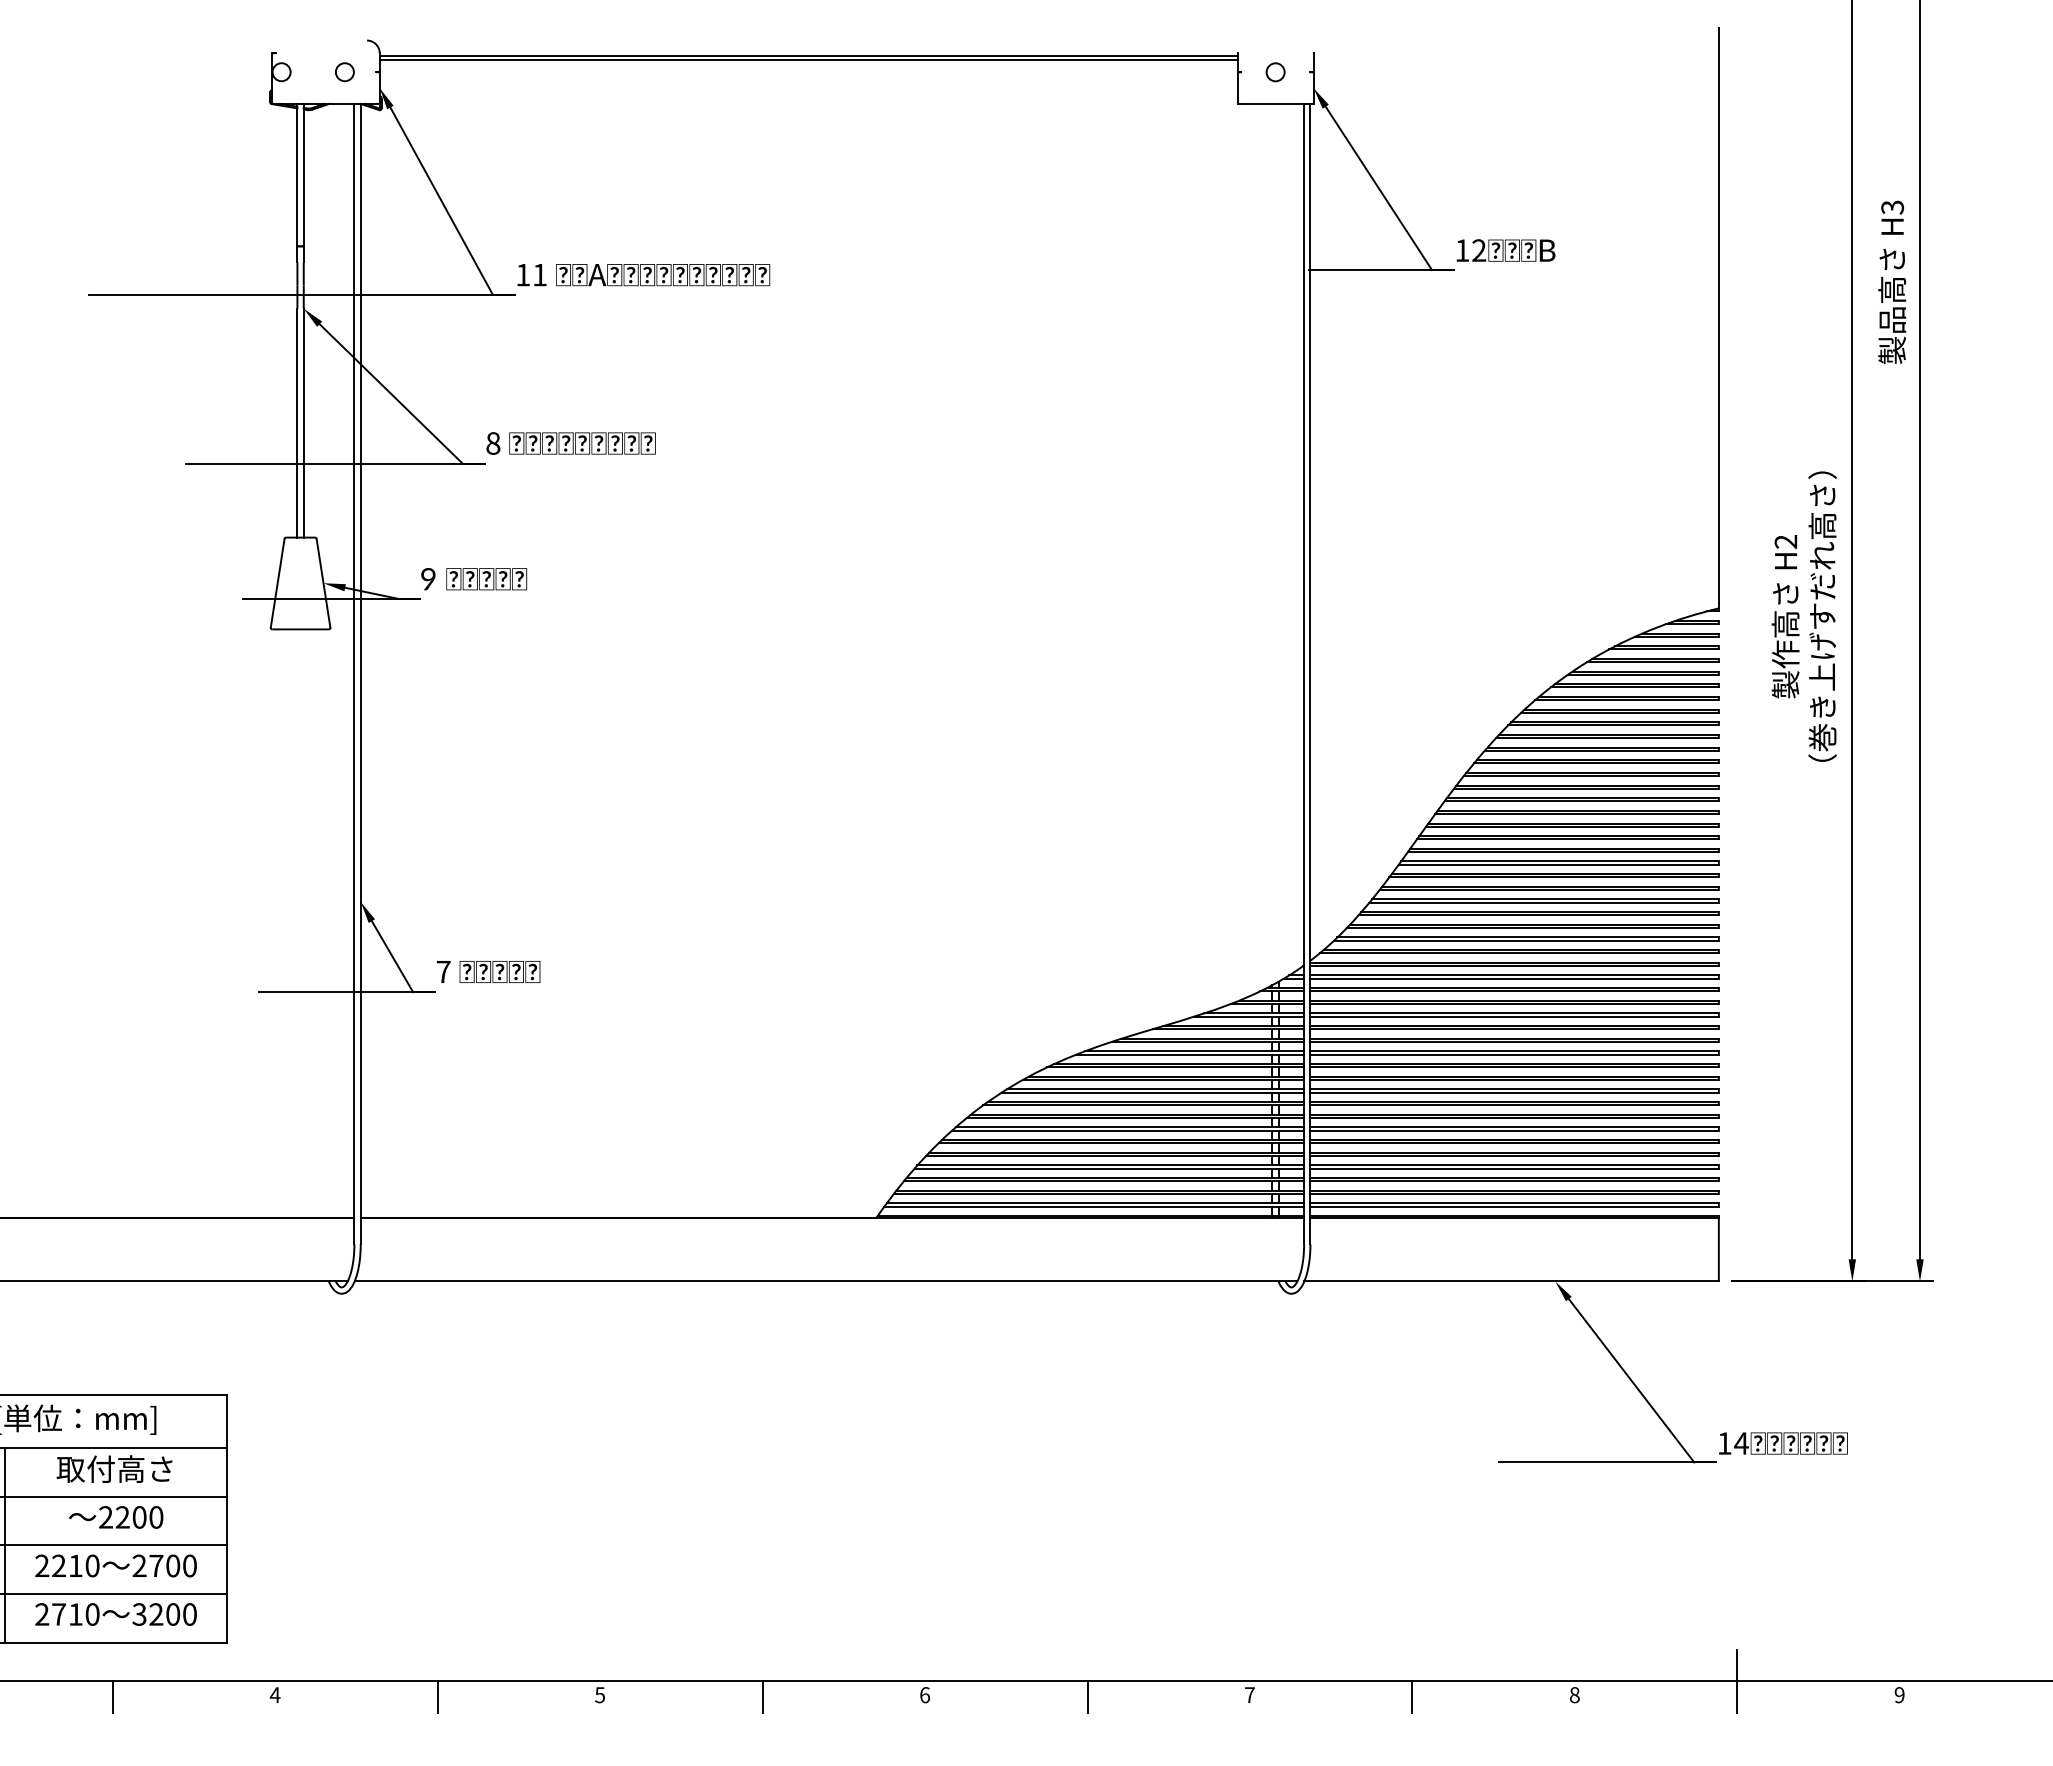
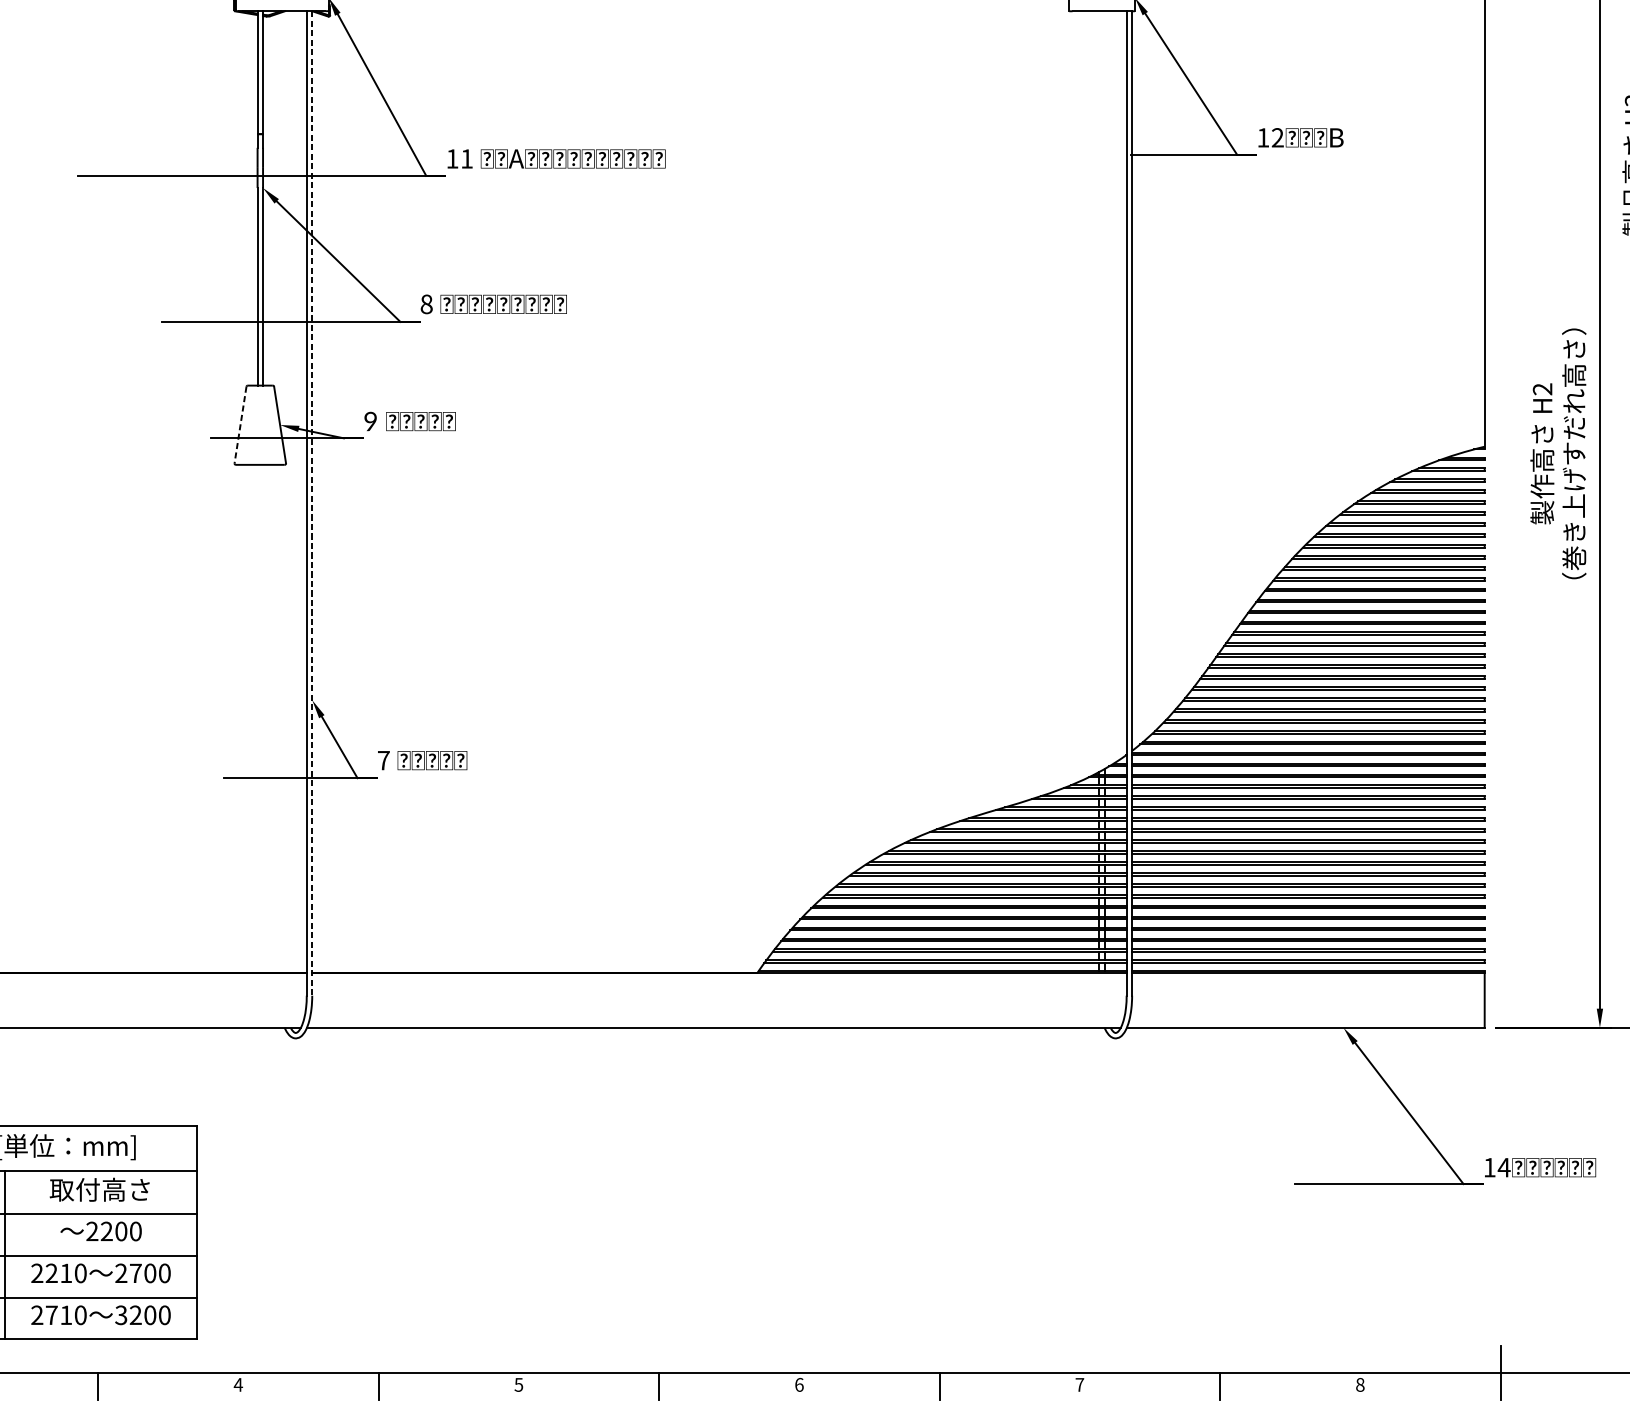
line: (277, 583) -> (240, 425), solid -> dashed
line: (360, 674) -> (312, 503), solid -> dashed

